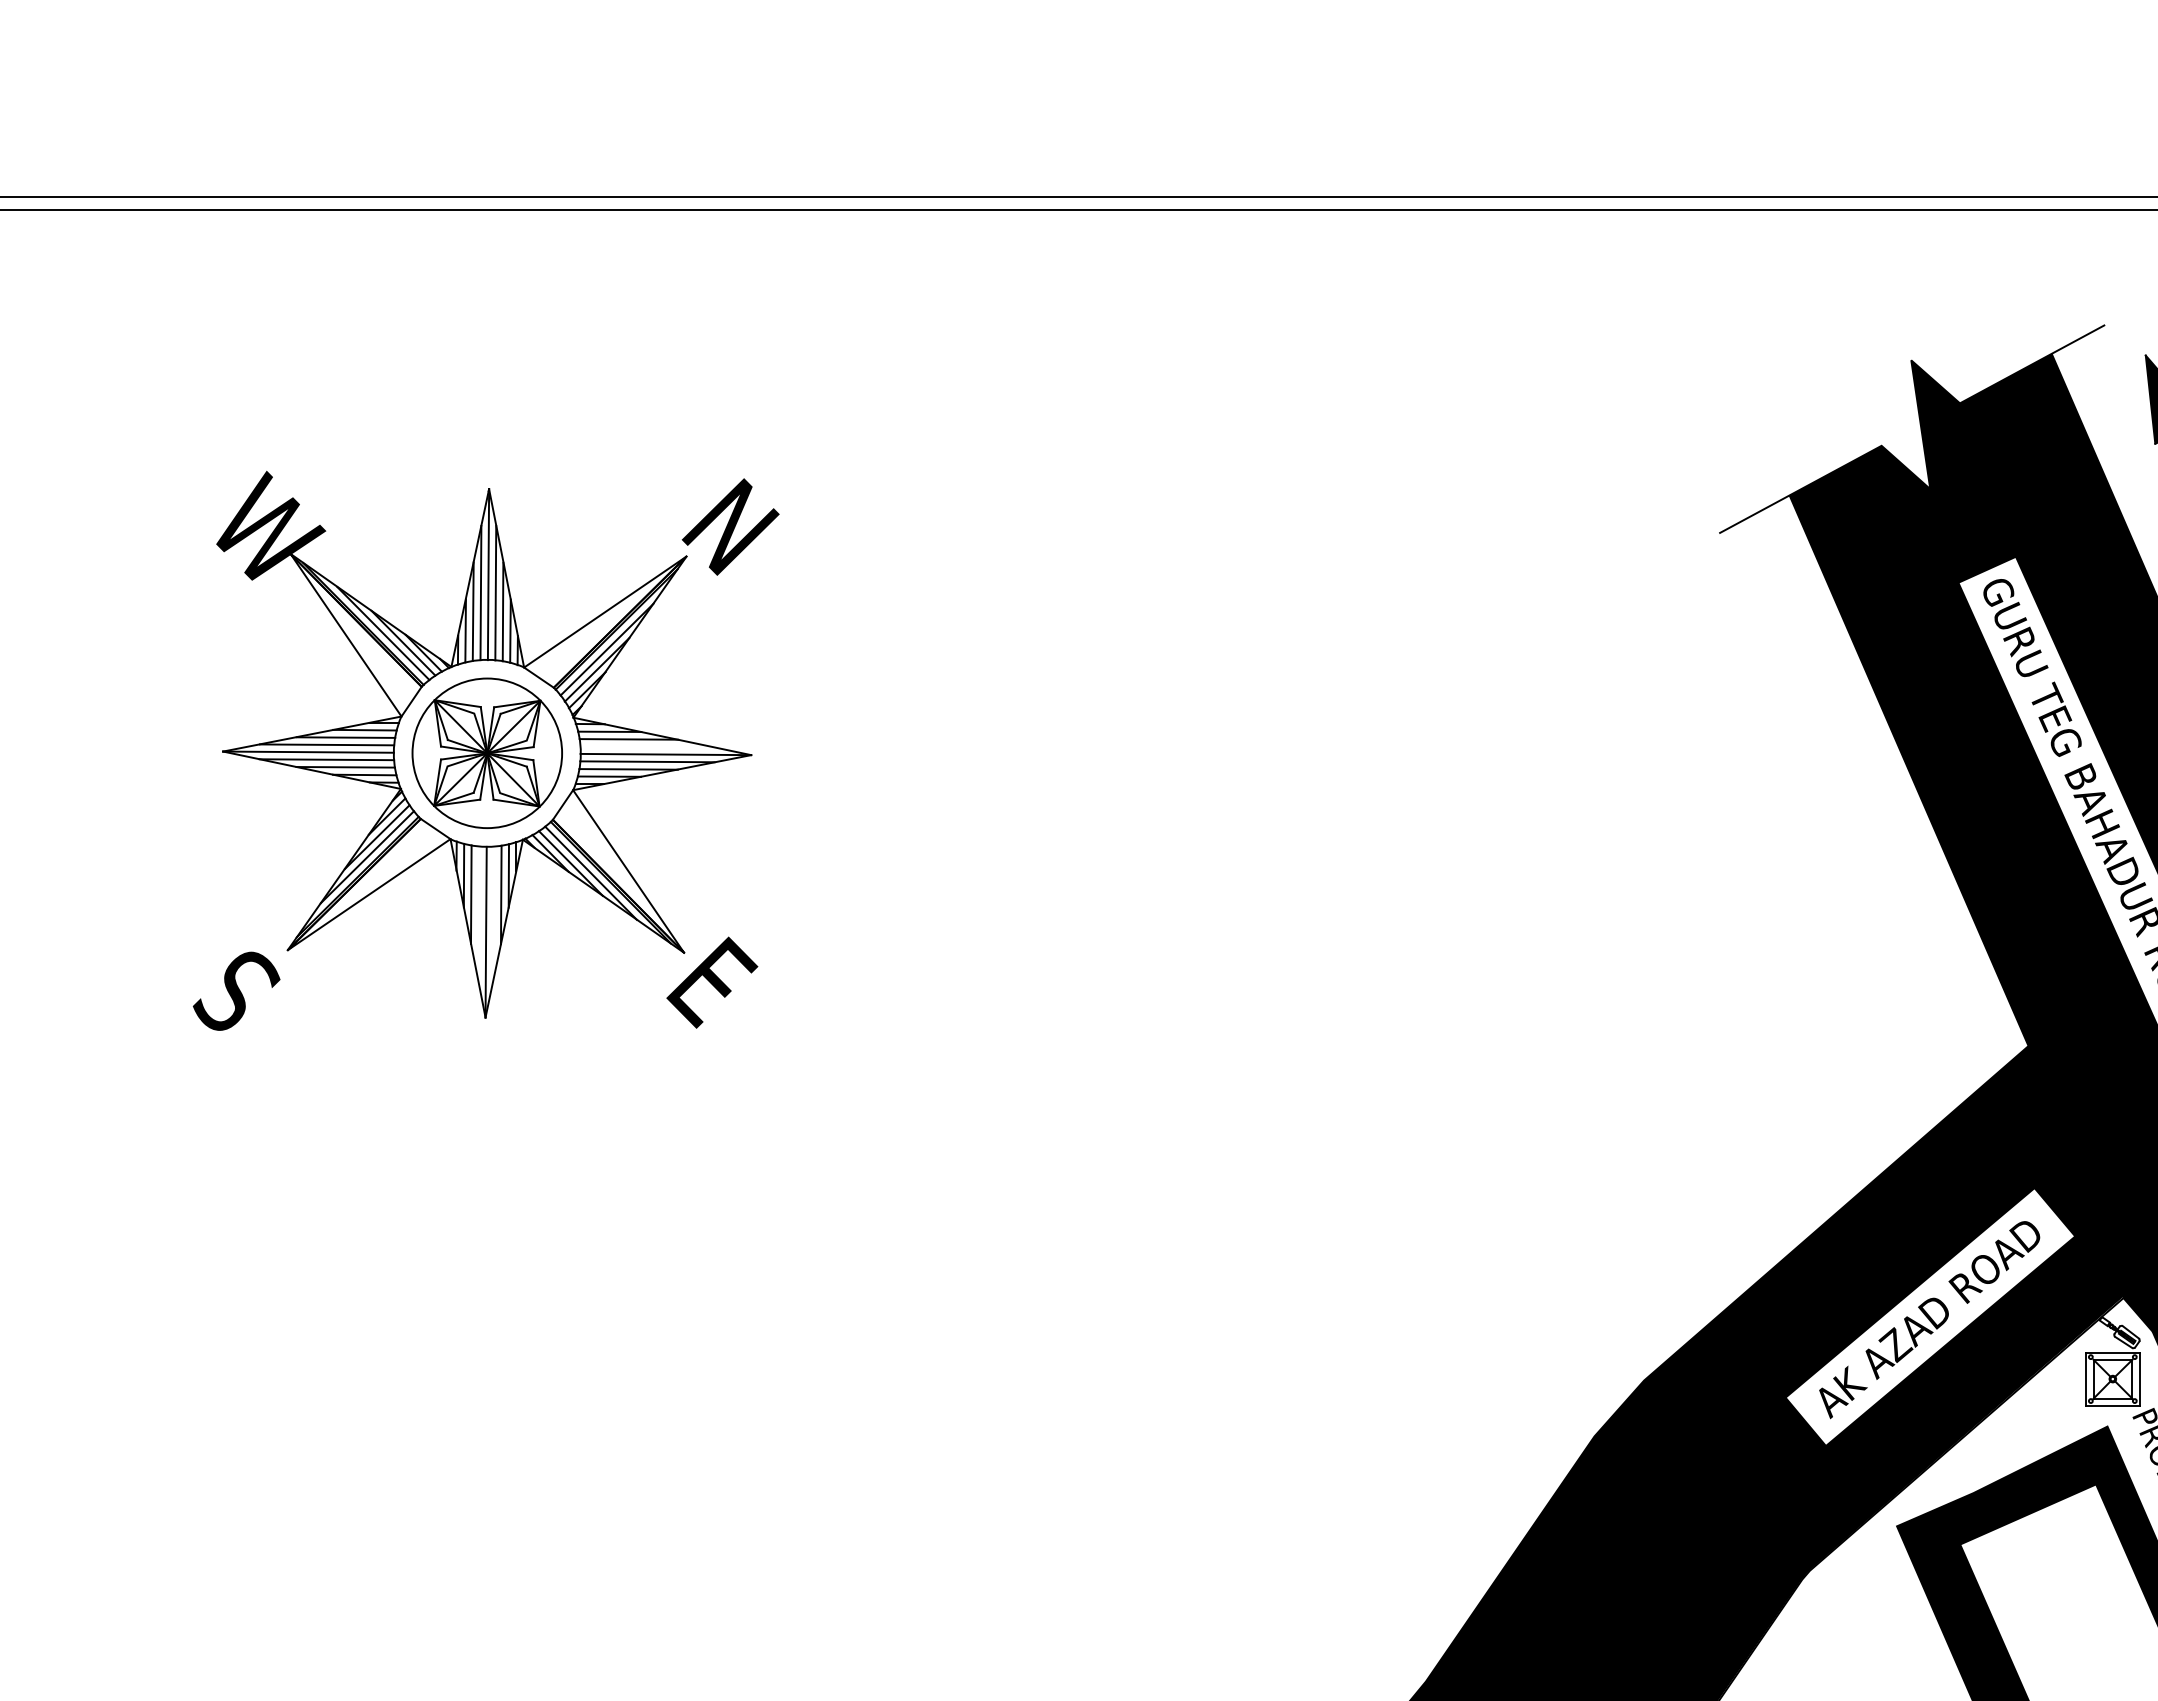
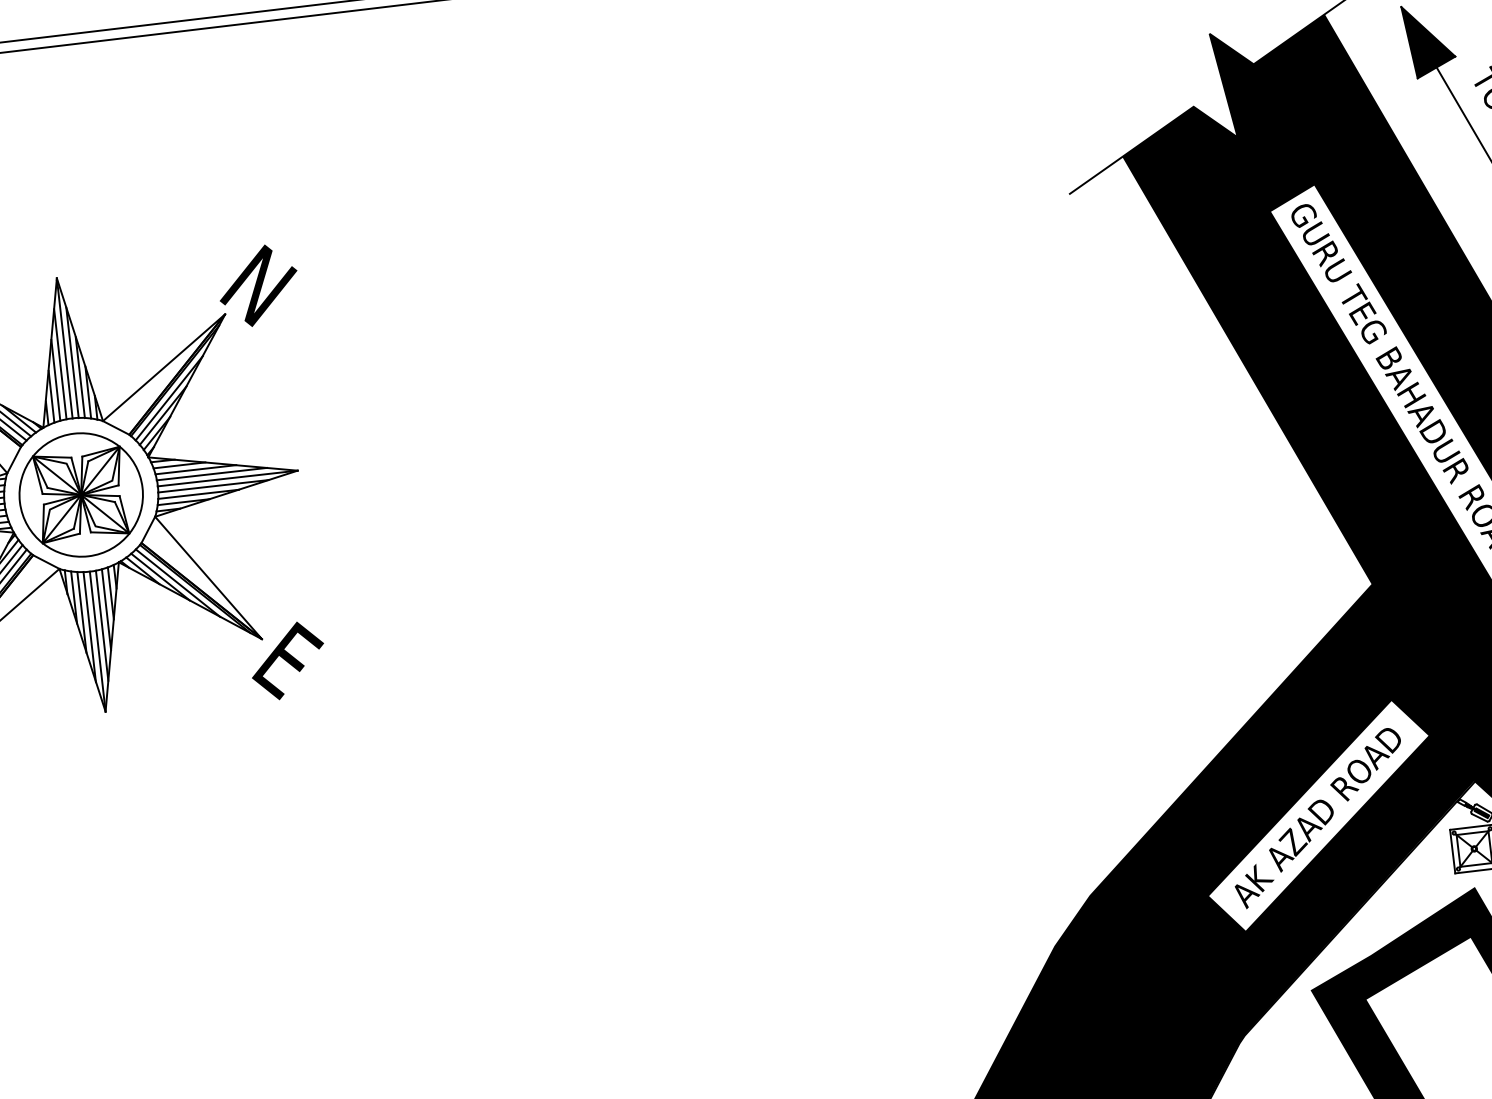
line: (647, 746) -> (211, 473), added
line: (478, 913) -> (89, 627), added
line: (493, 913) -> (101, 625), added

